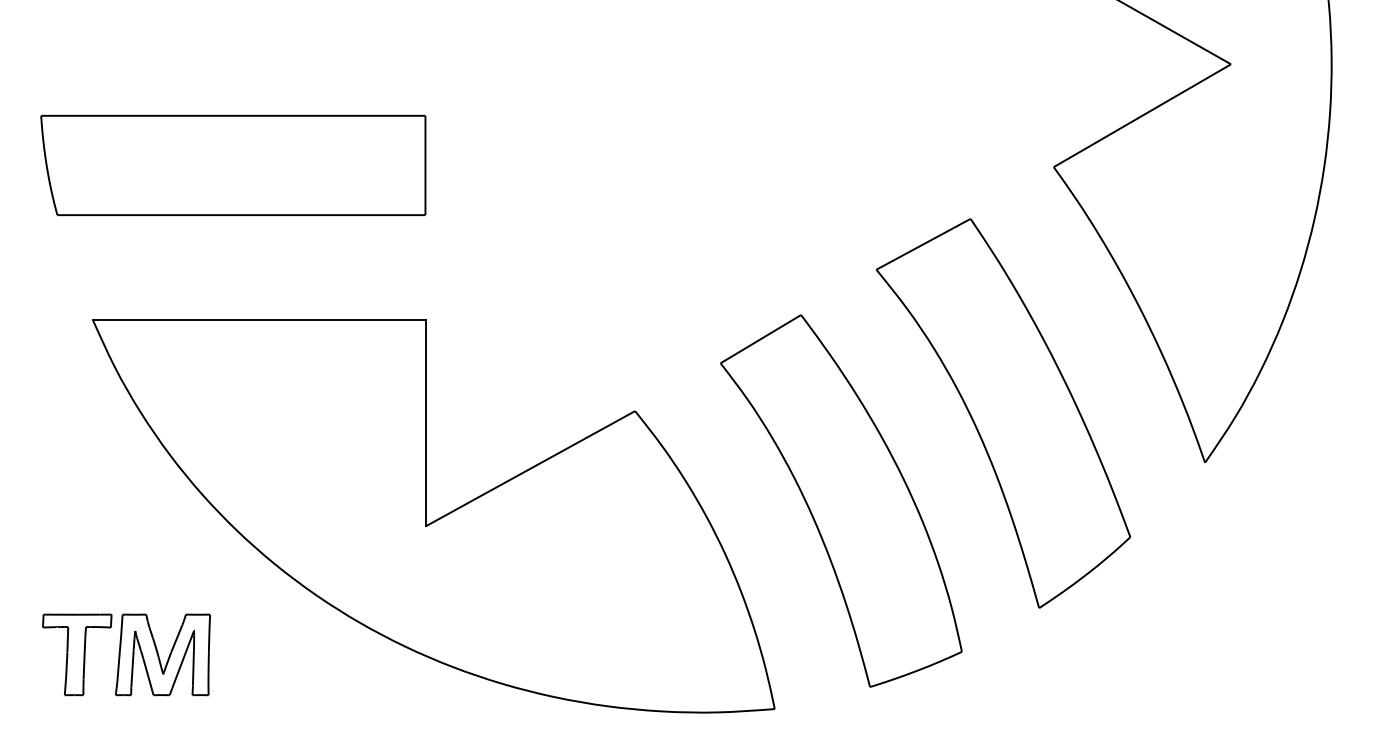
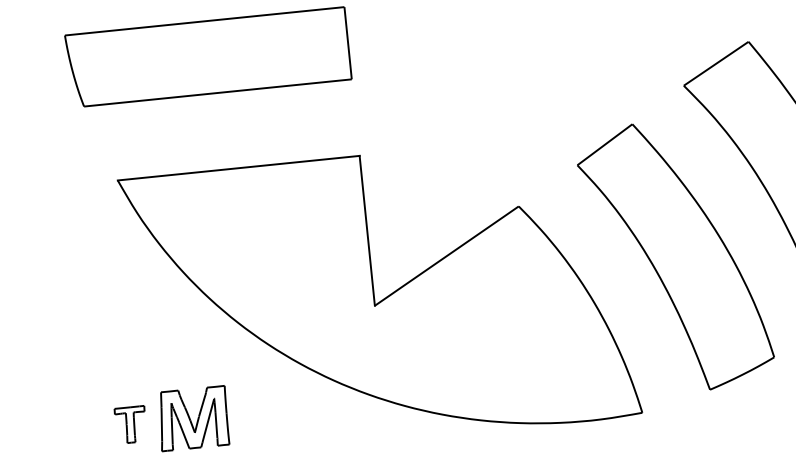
part: (77, 654) -> (131, 424), size x0.6

